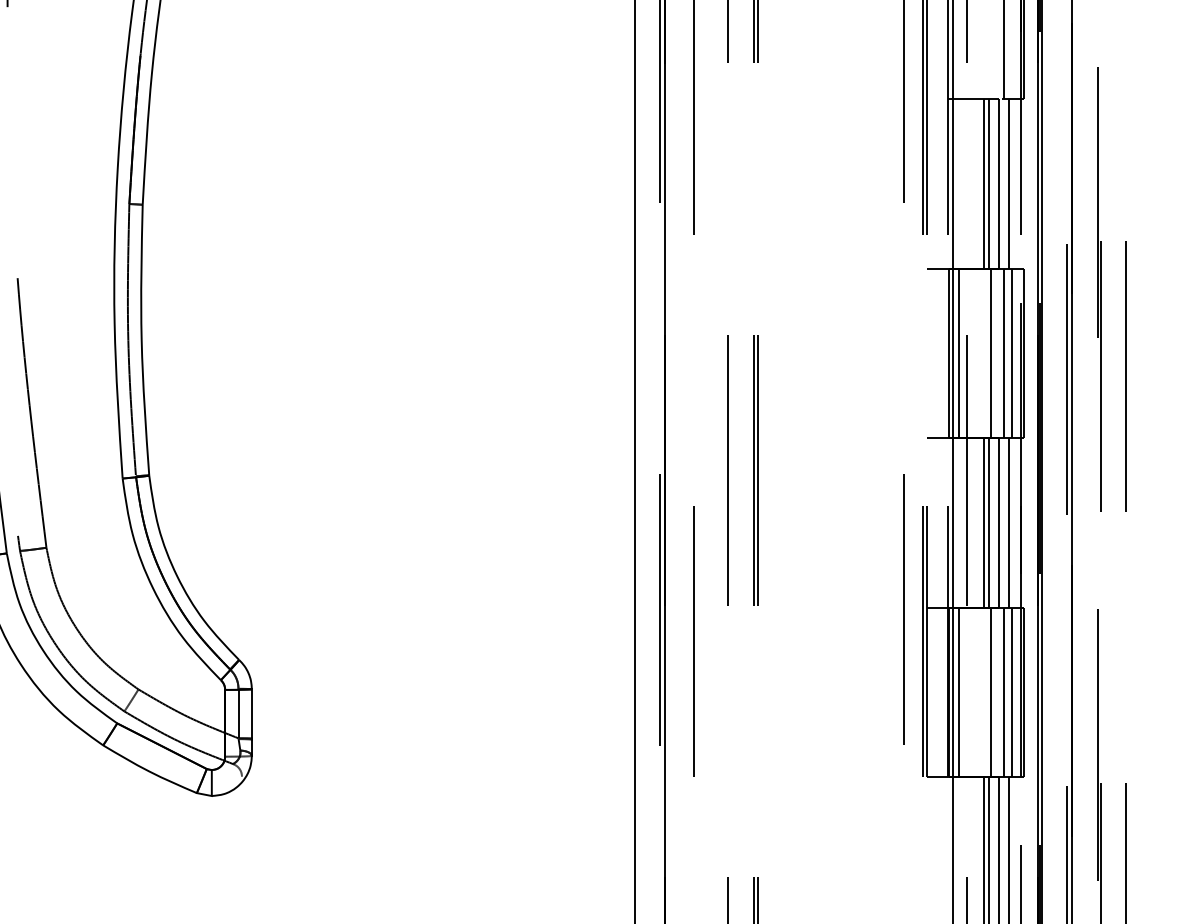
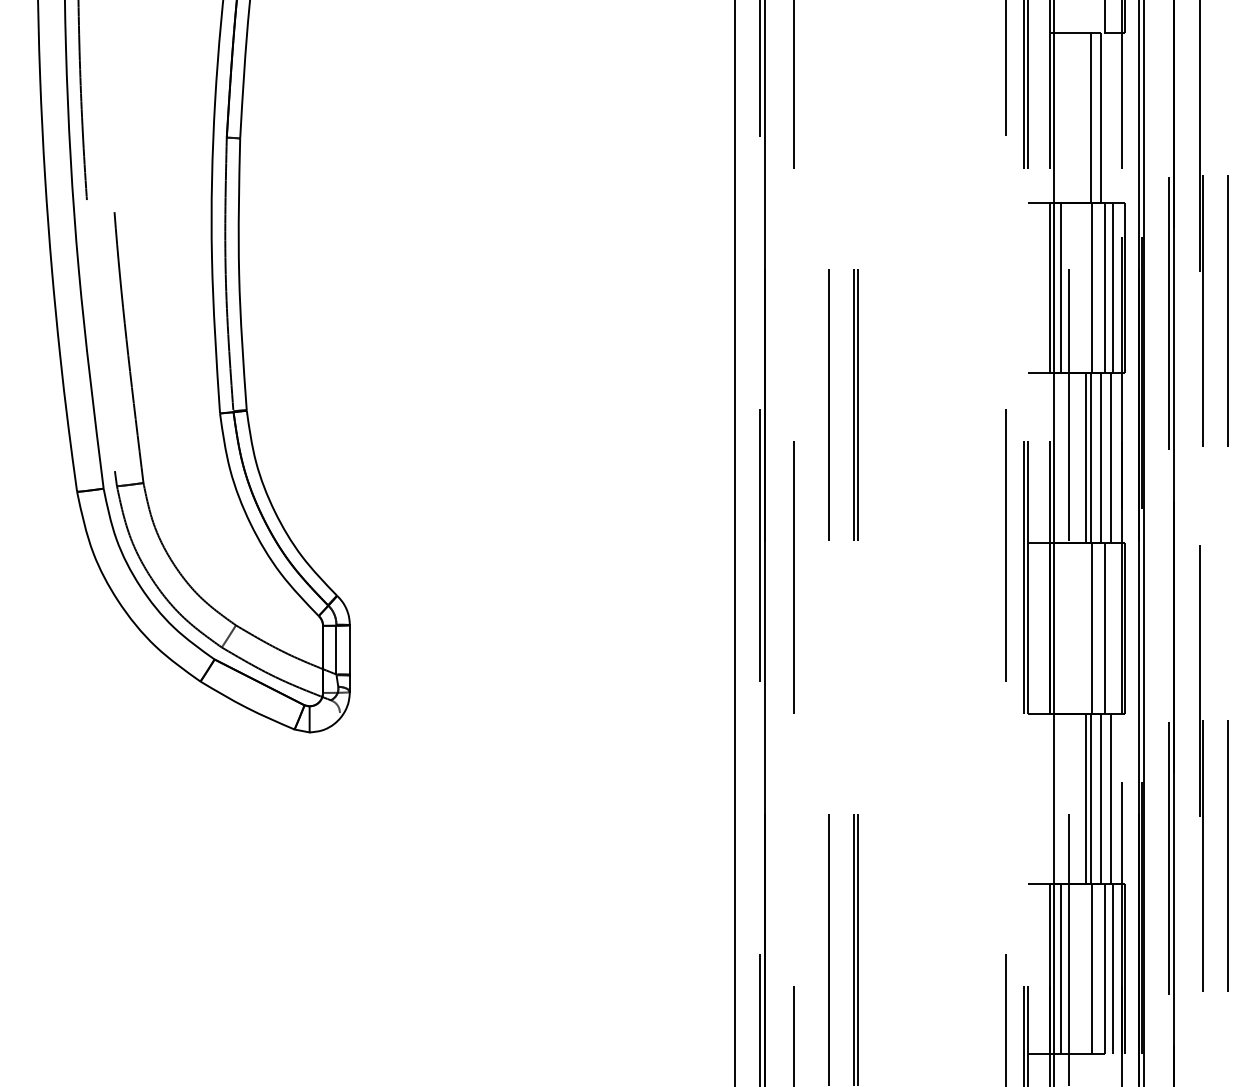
line: (984, 183) -> (1085, 117), removed
line: (1008, 183) -> (1110, 117), removed
line: (959, 692) -> (1060, 628), removed
line: (1011, 692) -> (1113, 628), removed

